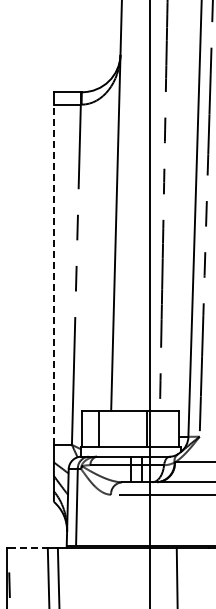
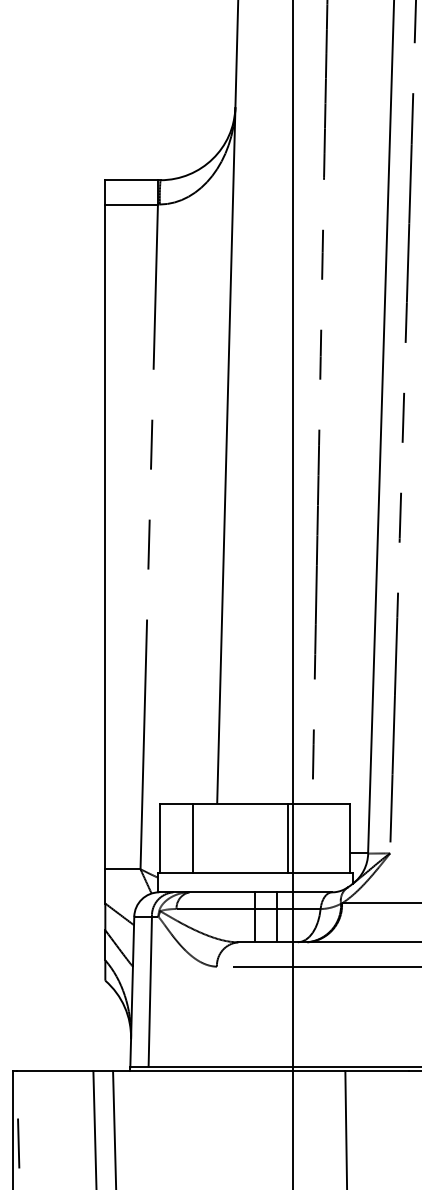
line: (53, 274) -> (104, 536), dashed -> solid
line: (28, 548) -> (55, 1071), dashed -> solid

